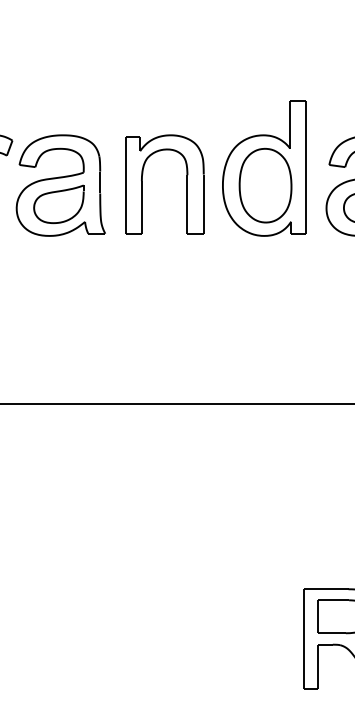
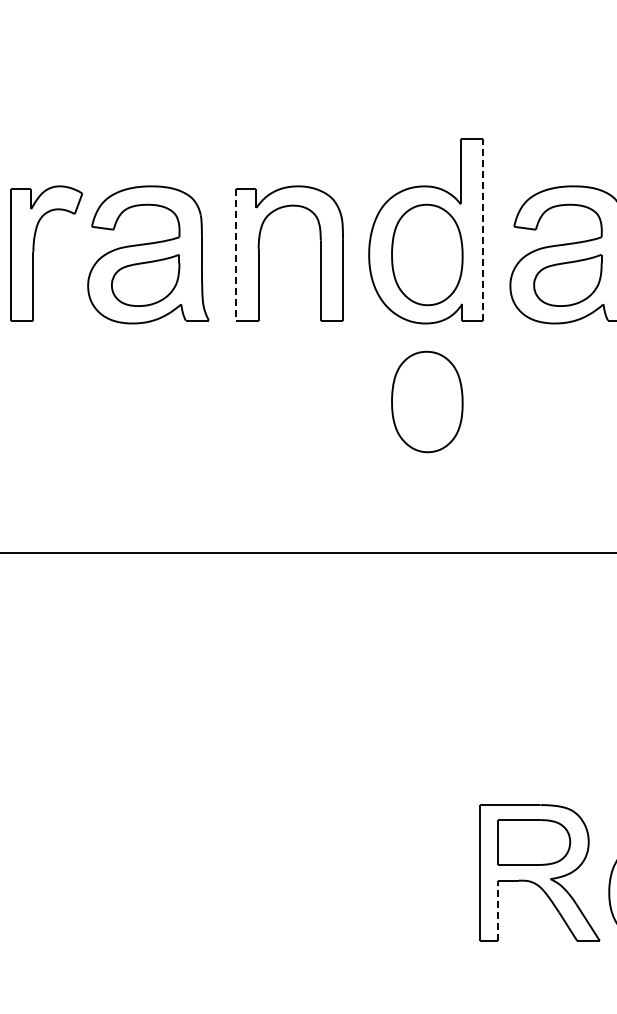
line: (306, 166) -> (482, 229), solid -> dashed
line: (125, 185) -> (236, 254), solid -> dashed
part: (265, 293) -> (427, 401), added
line: (317, 666) -> (498, 910), solid -> dashed

